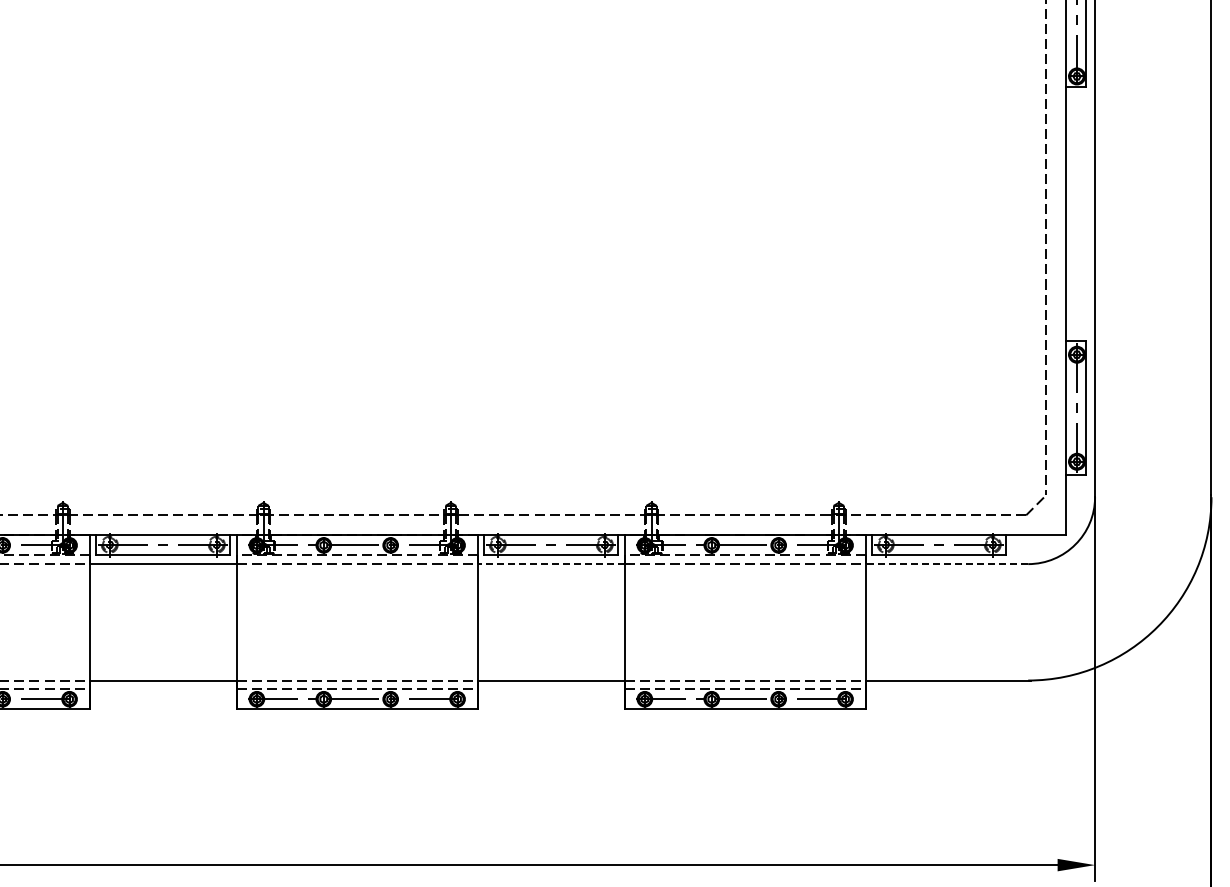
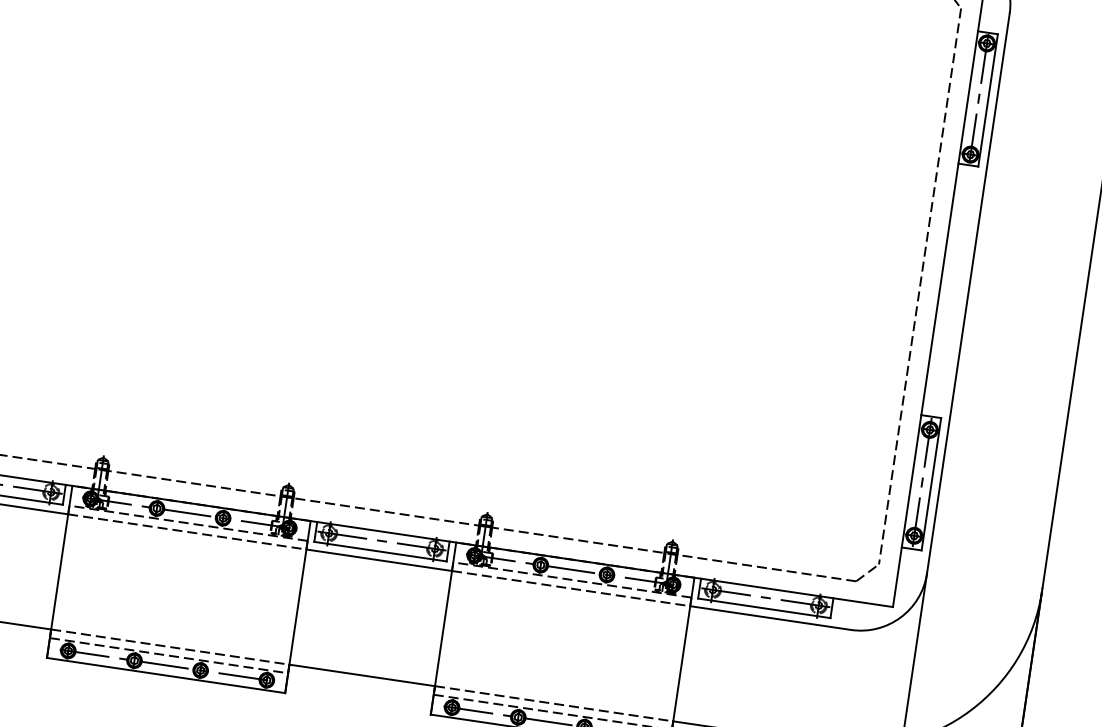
line: (551, 564) -> (379, 560), dashed -> solid
line: (946, 564) -> (770, 618), dashed -> solid

